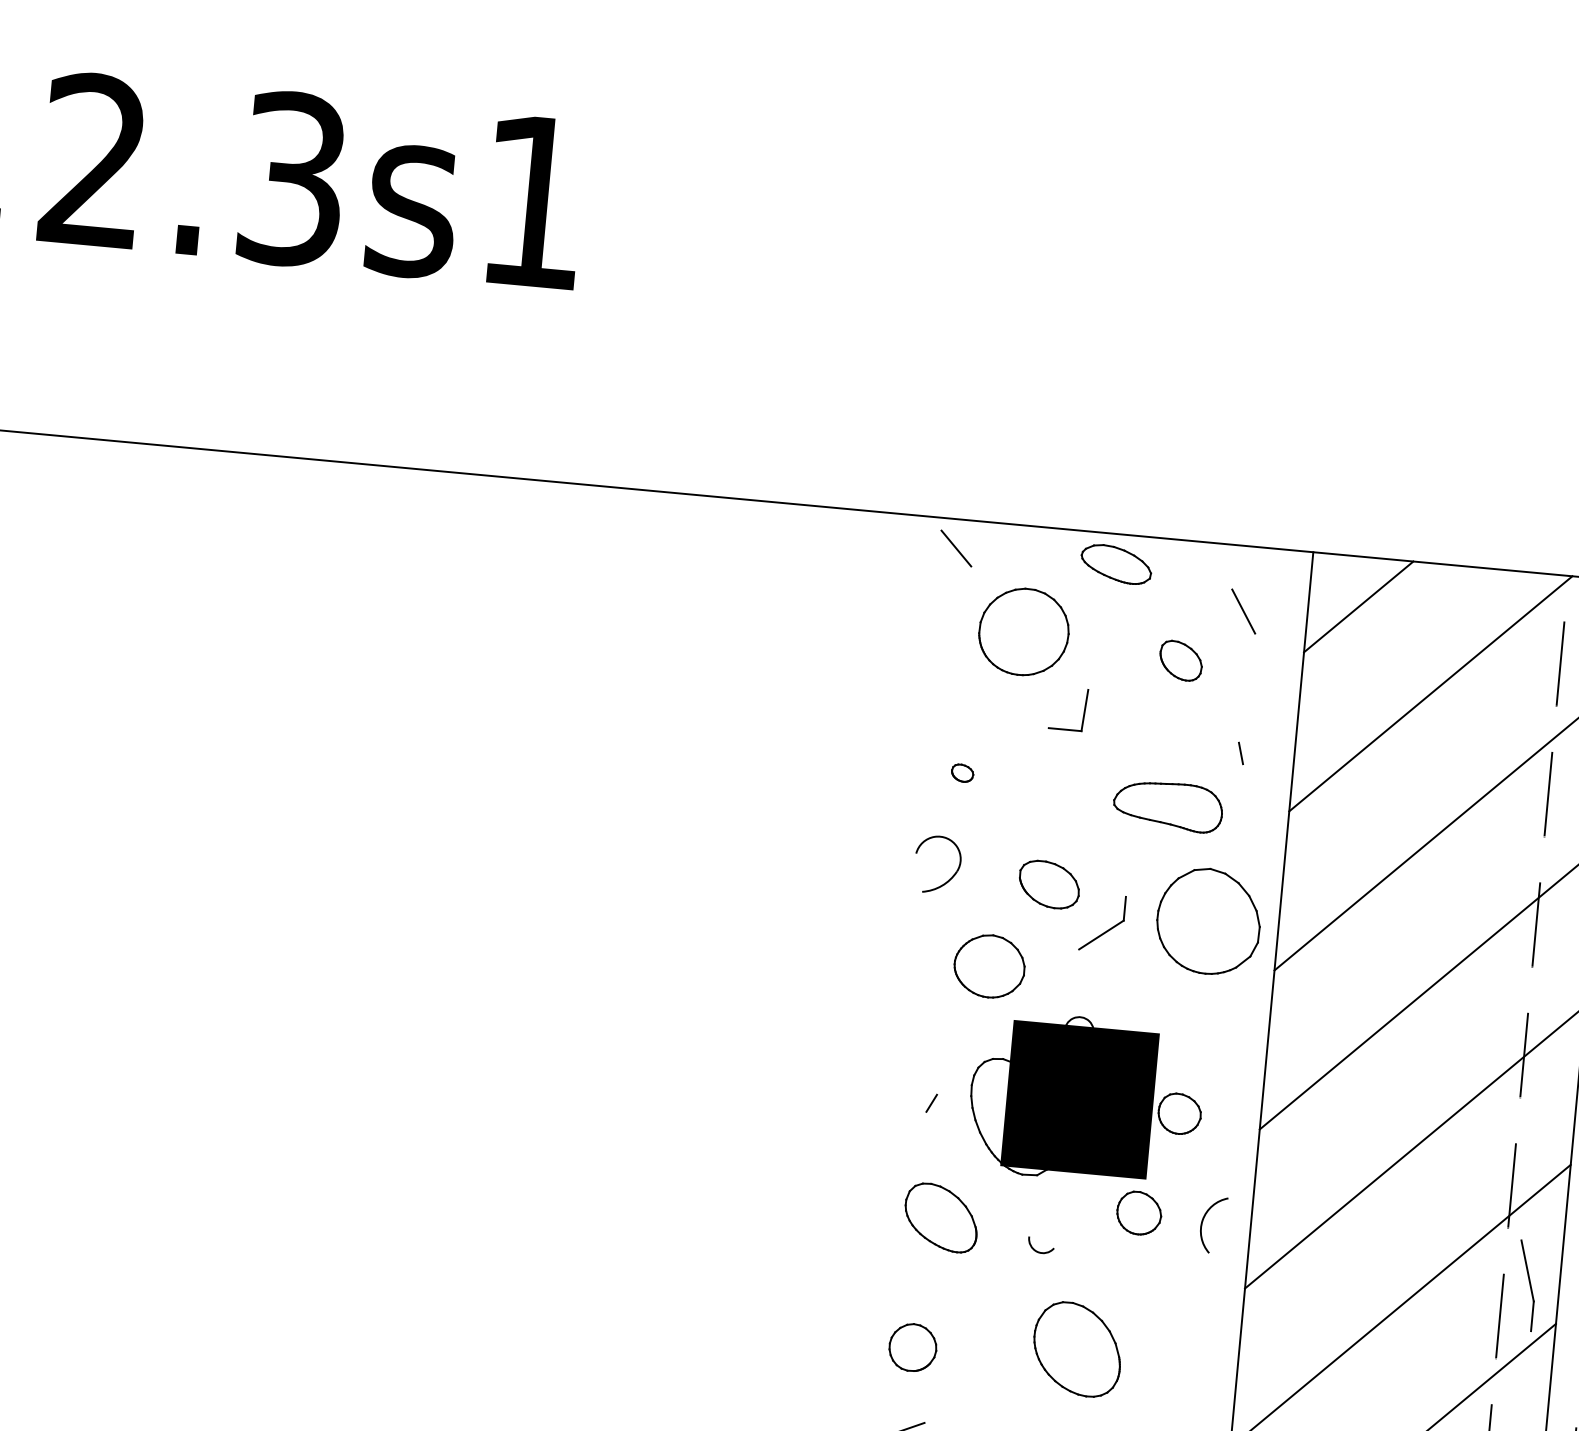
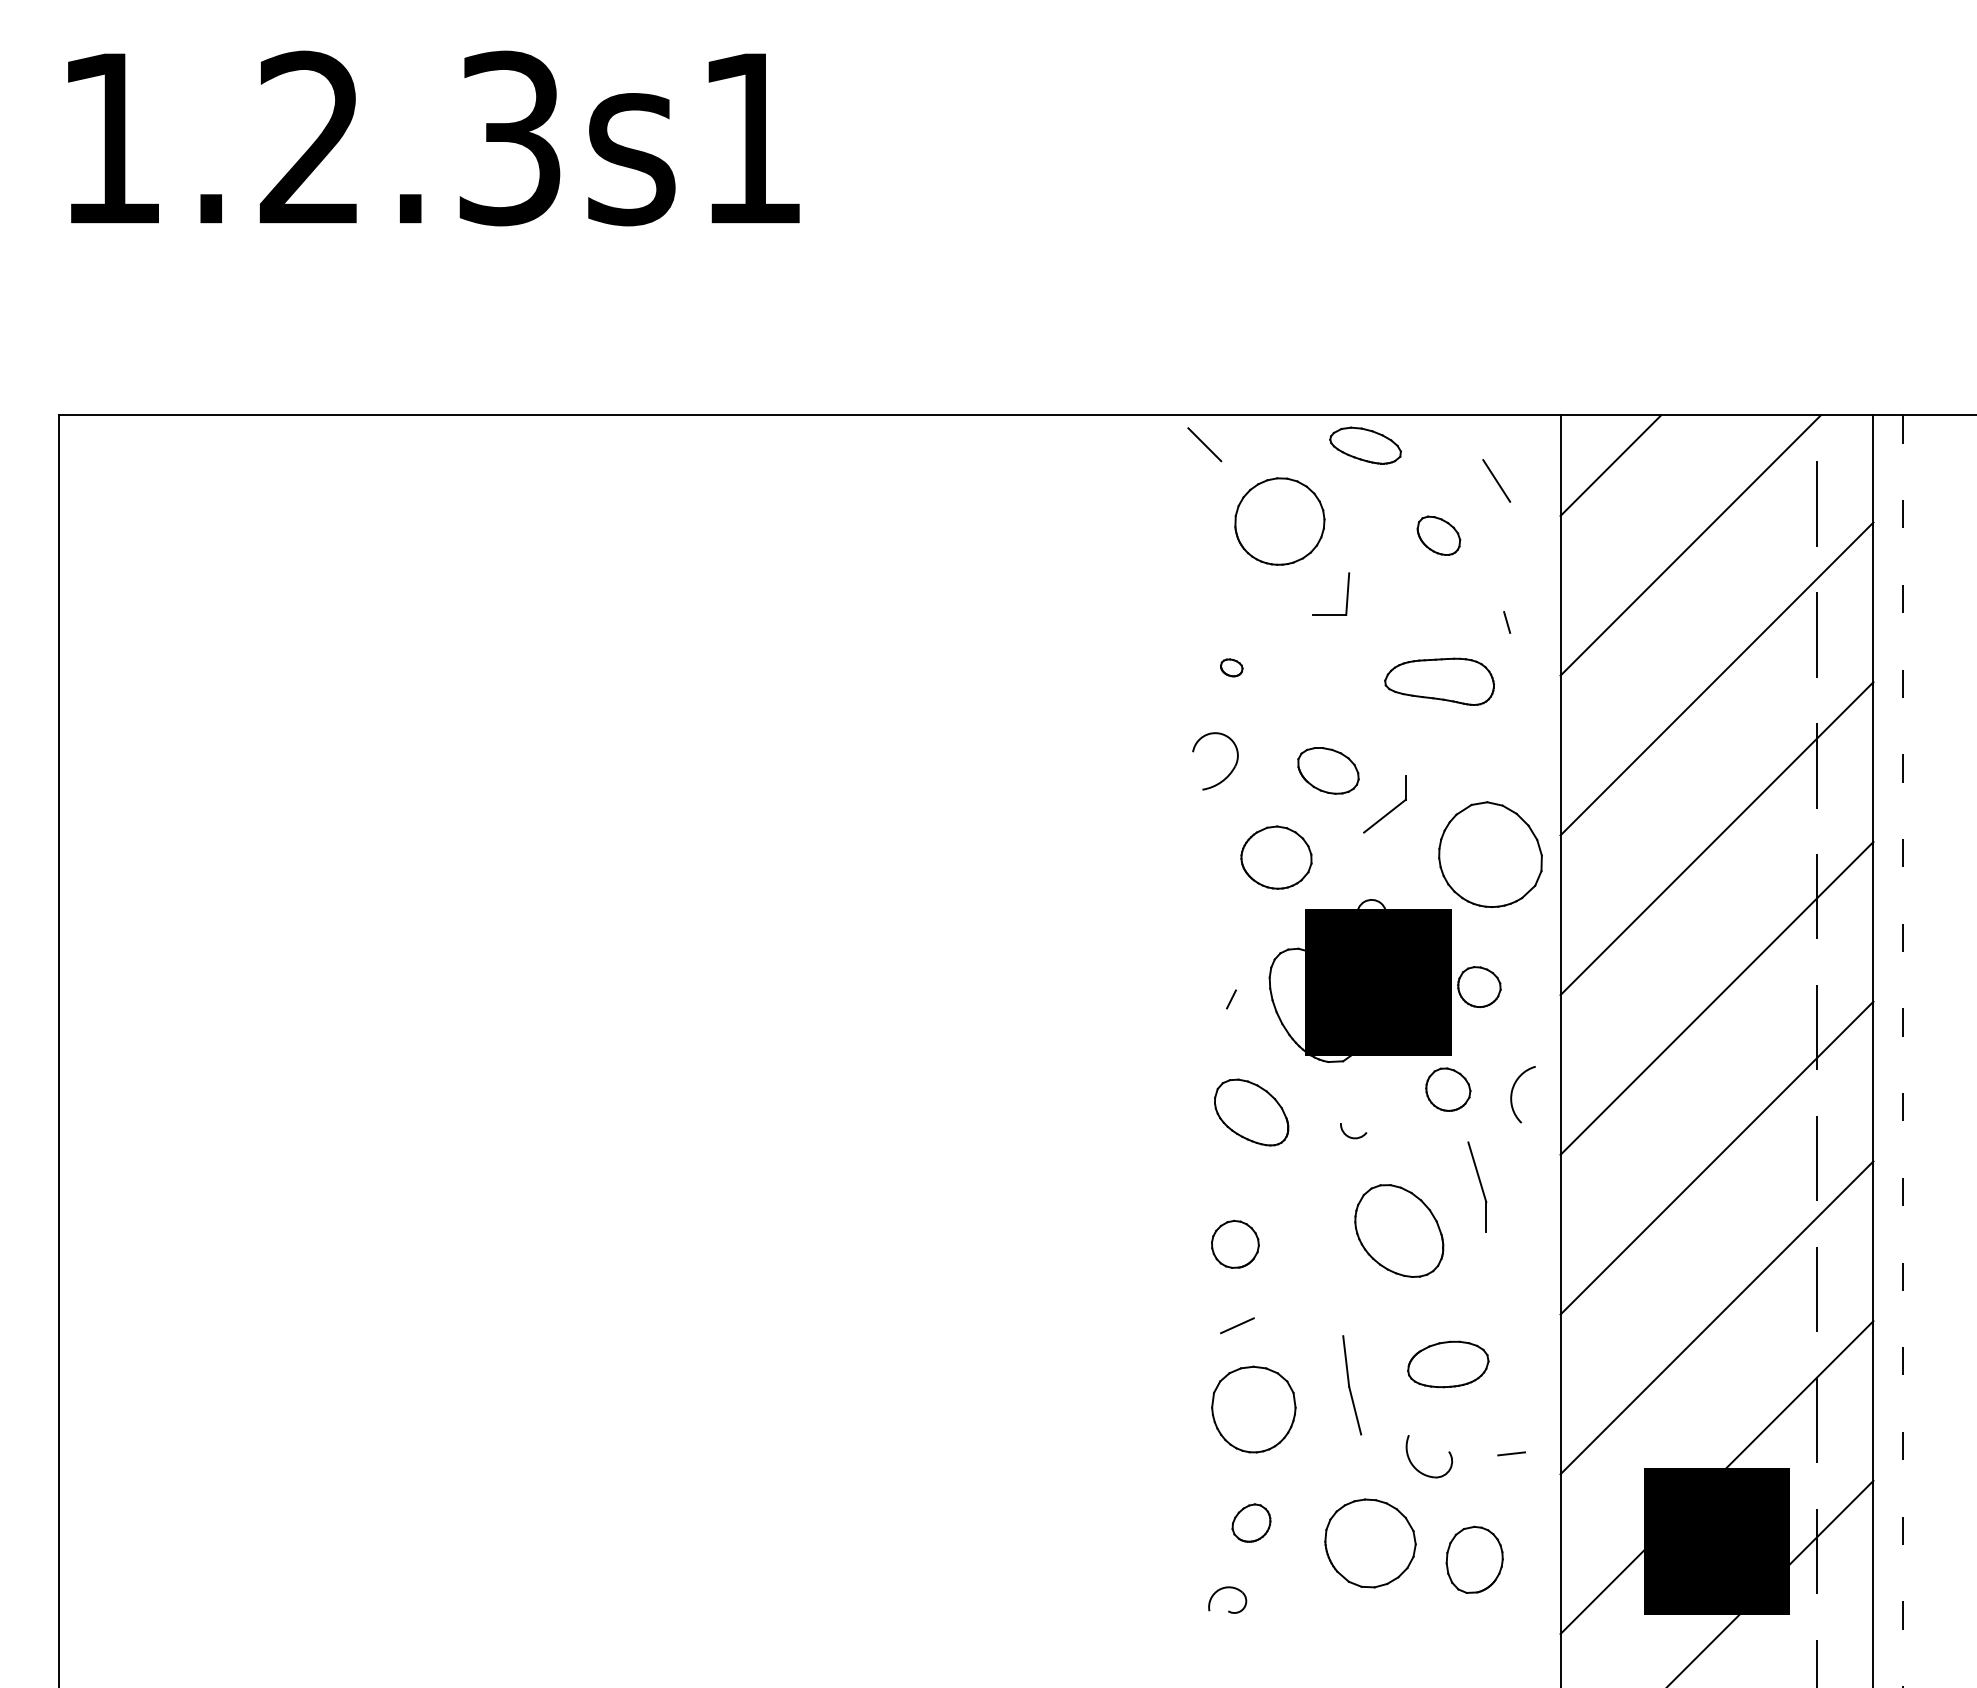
part: (1208, 921) -> (1490, 854), moved
part: (1526, 1285) -> (1477, 1186), moved

